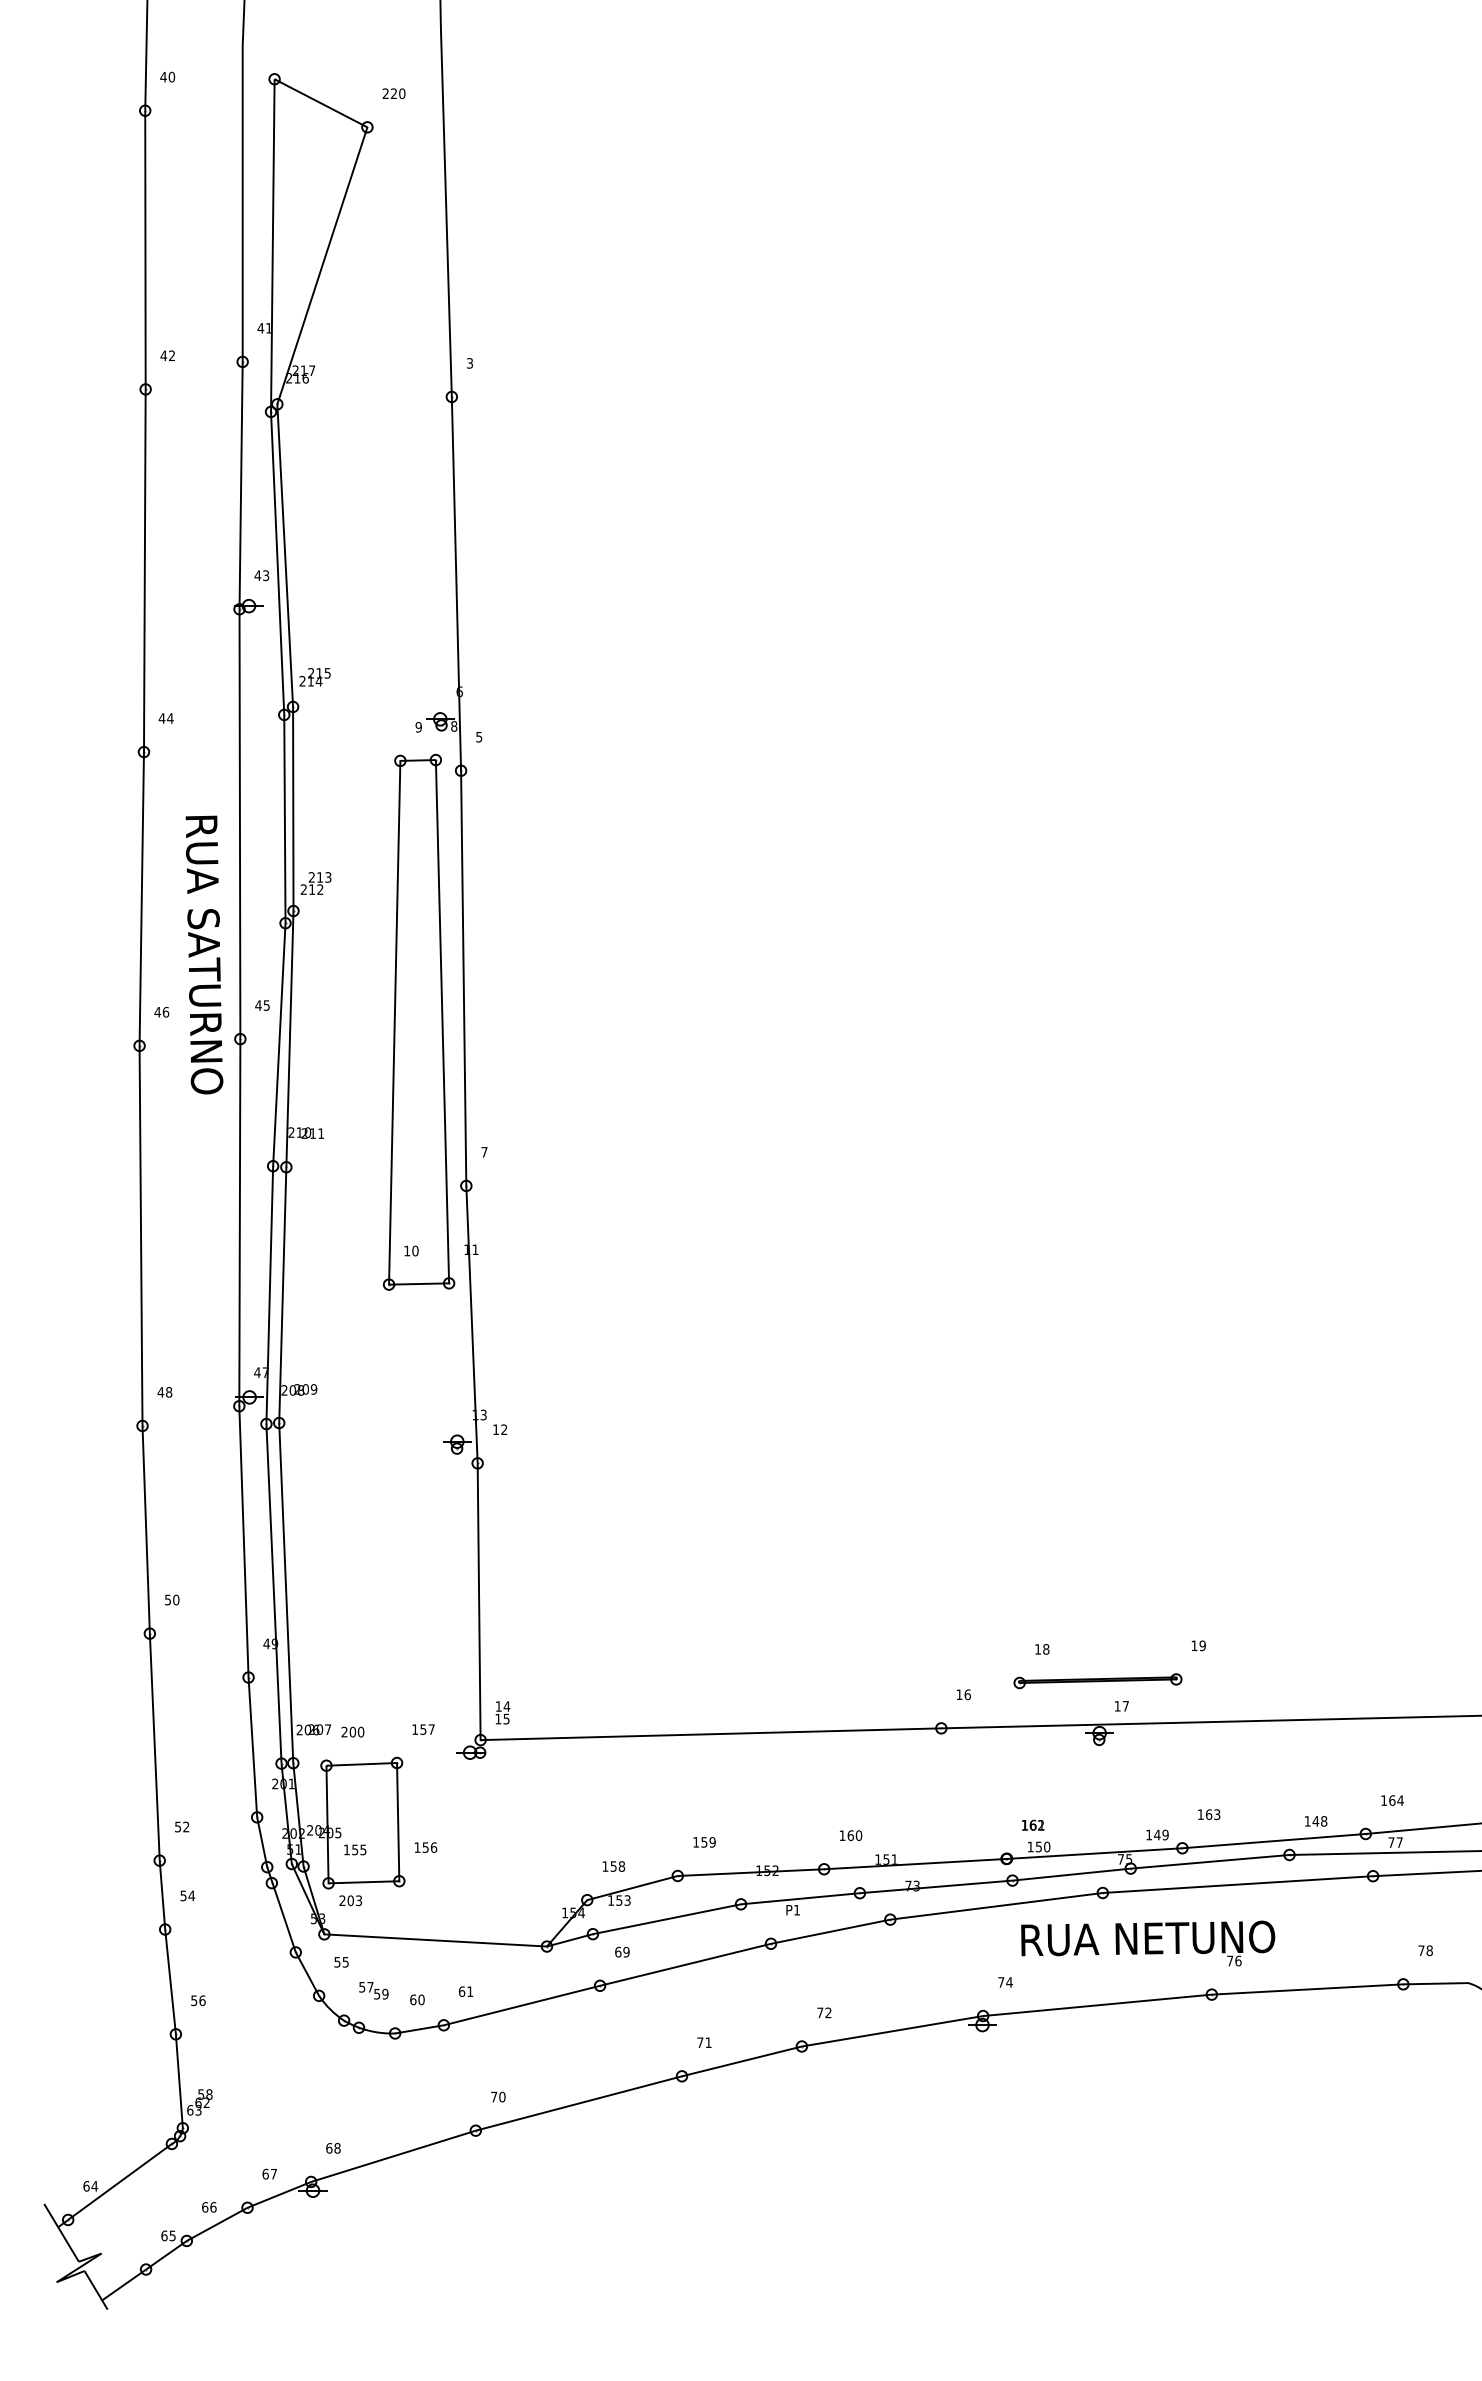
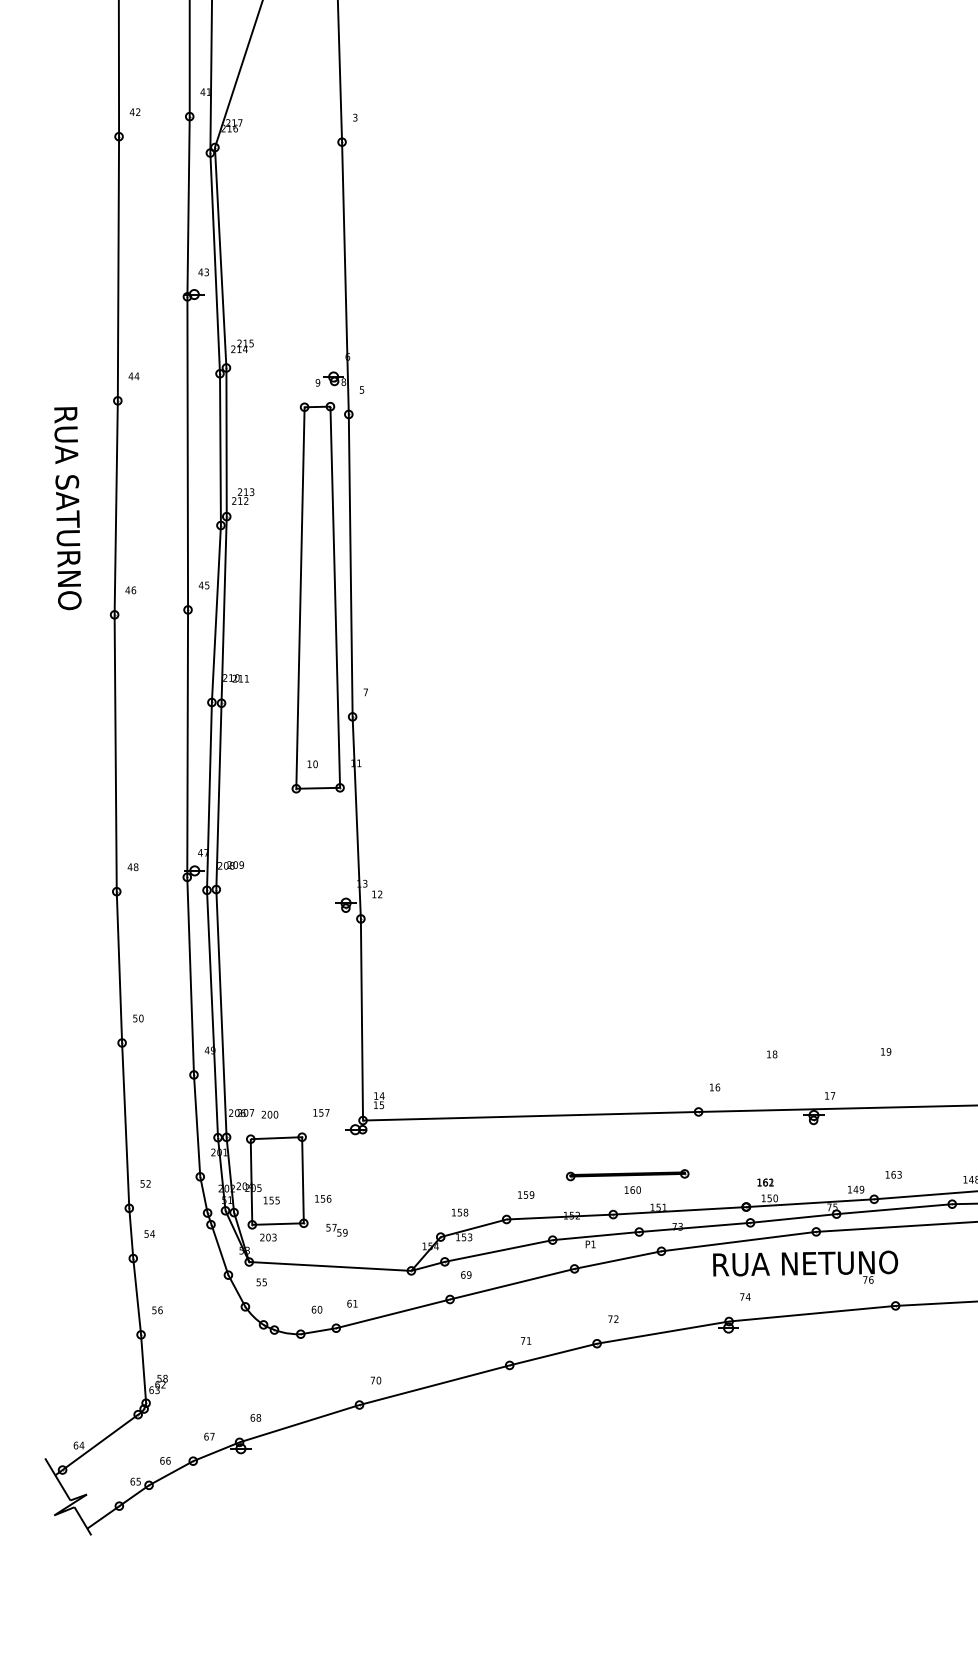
text: (204, 954) -> (67, 508), moved
part: (1097, 1681) -> (627, 1175), moved
text: (1148, 1943) -> (805, 1267), moved
text: (373, 1990) -> (336, 1230), moved

